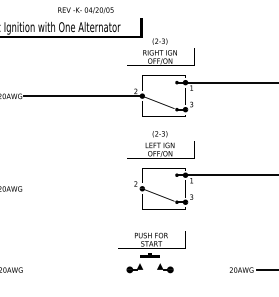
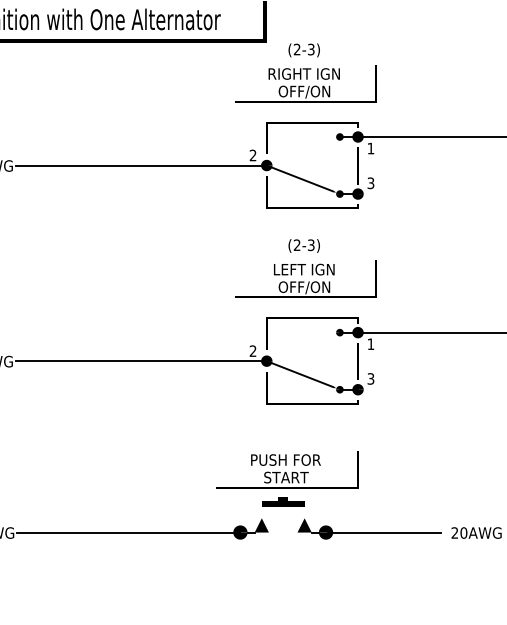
line: (82, 188) -> (140, 360), added
line: (76, 269) -> (127, 531), added
line: (198, 269) -> (385, 531), added

